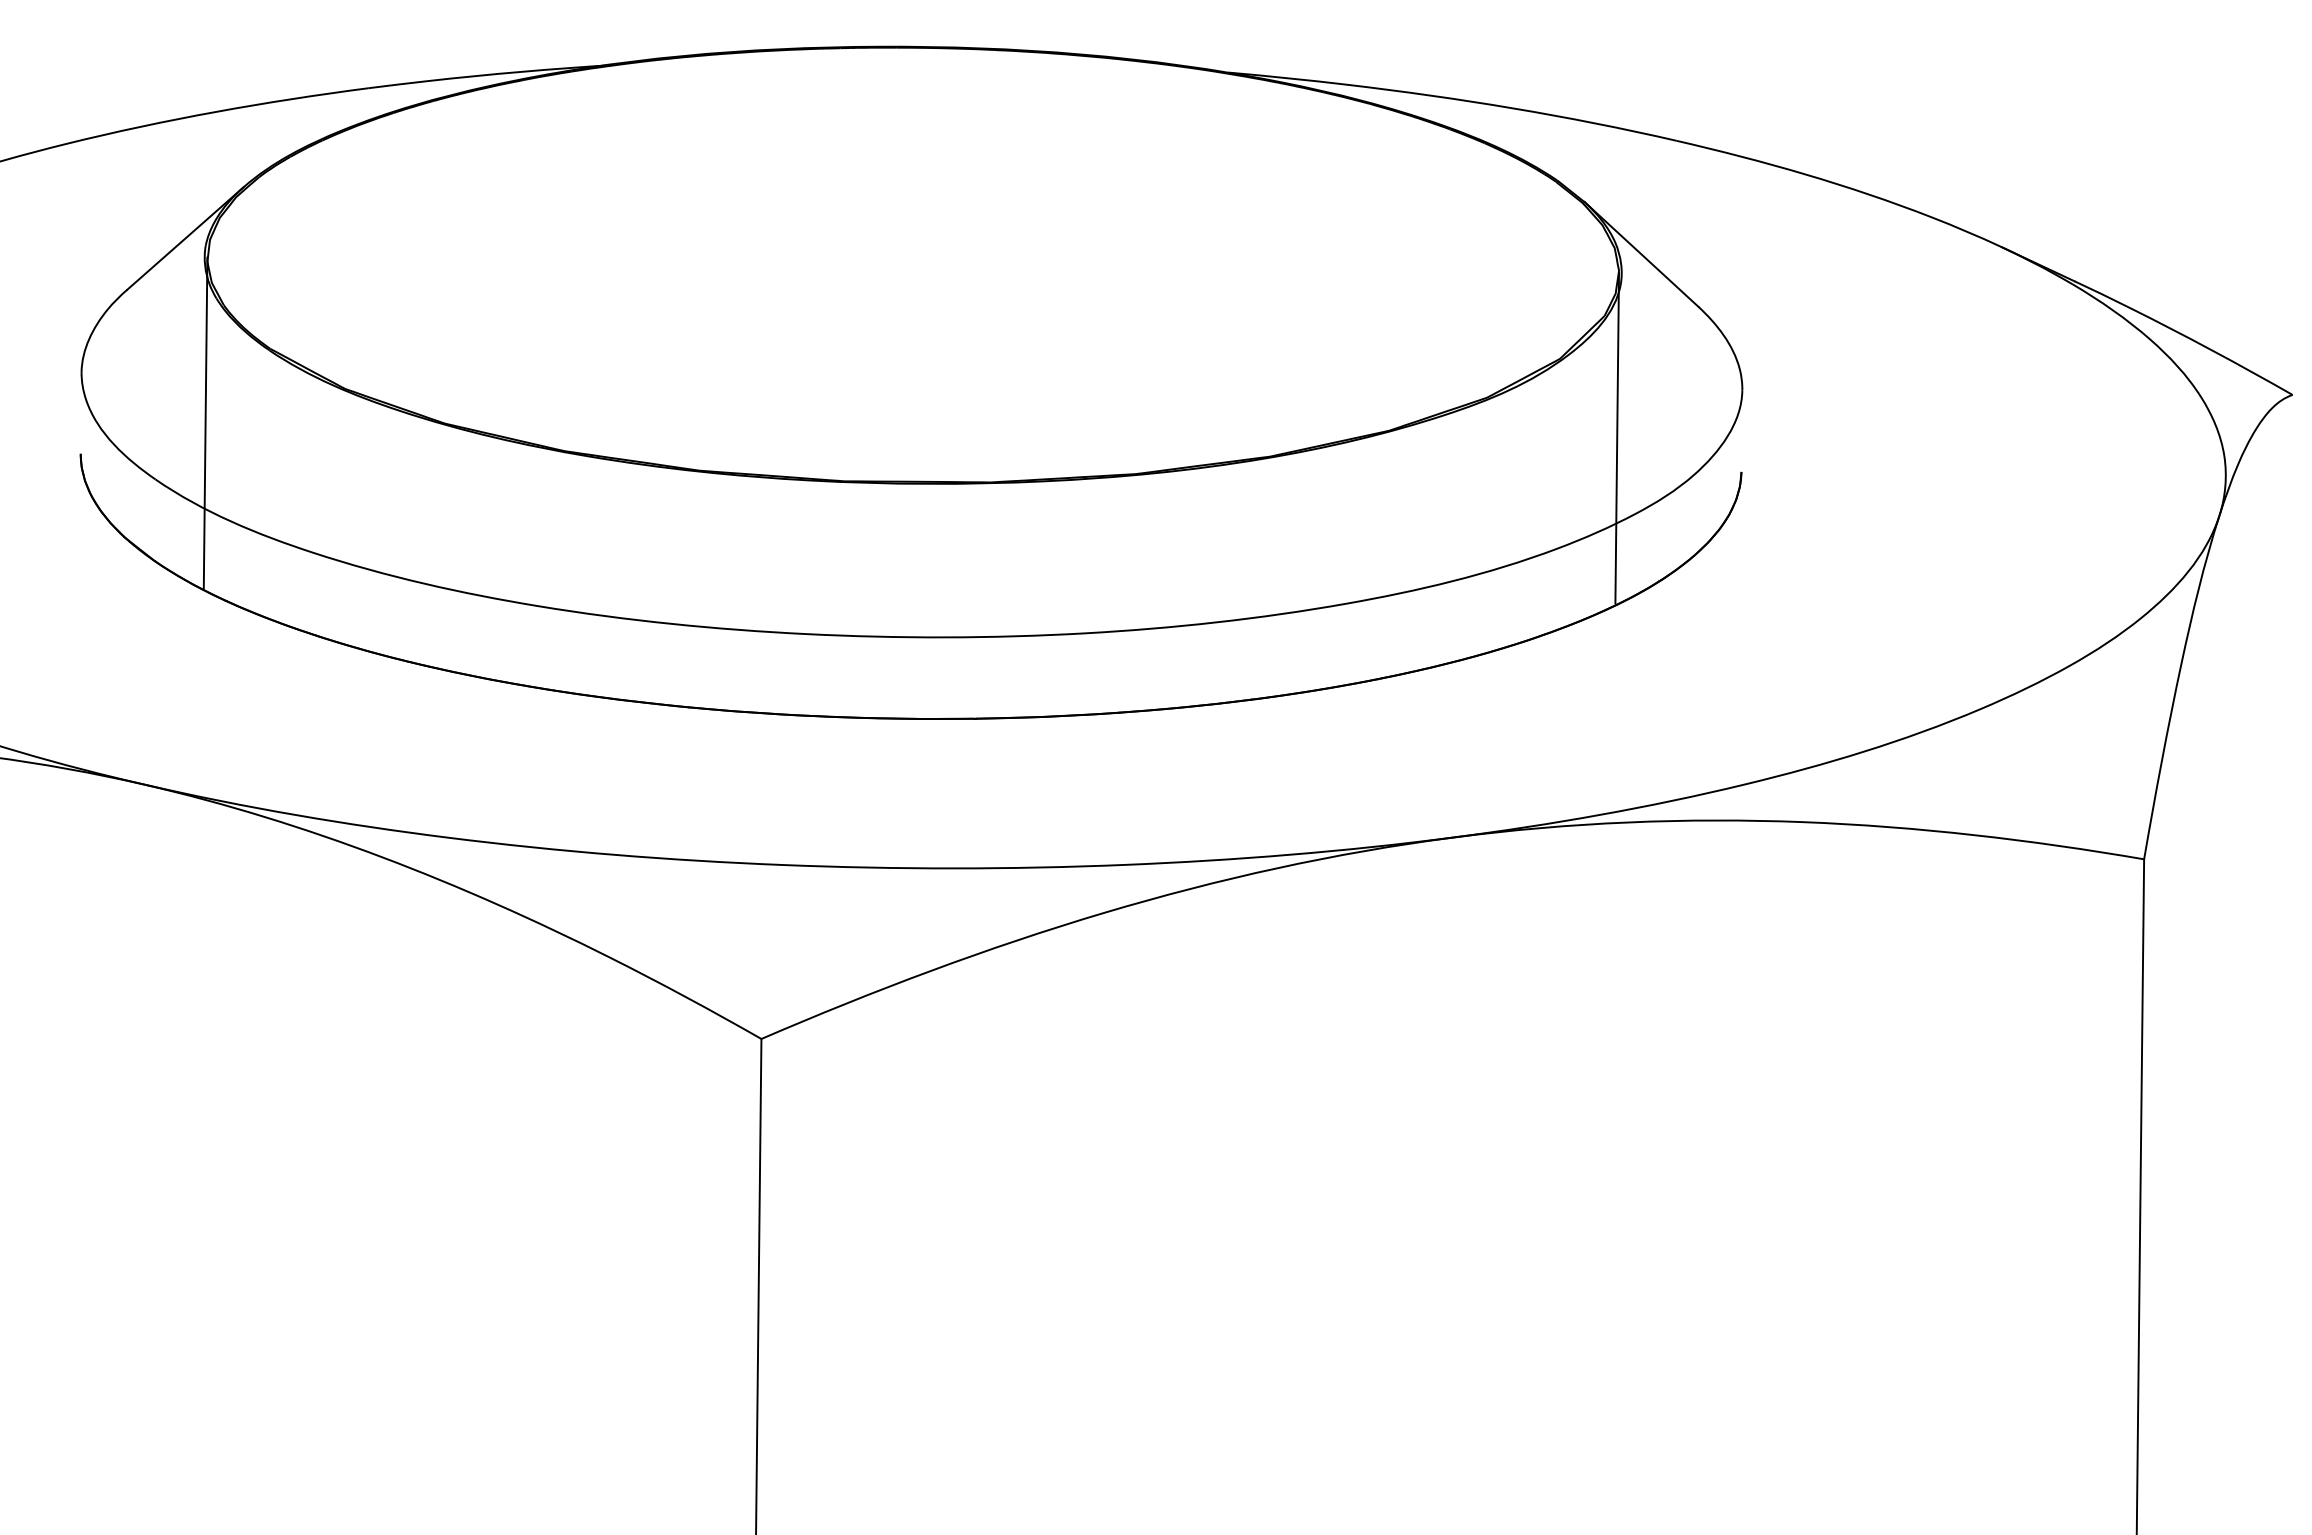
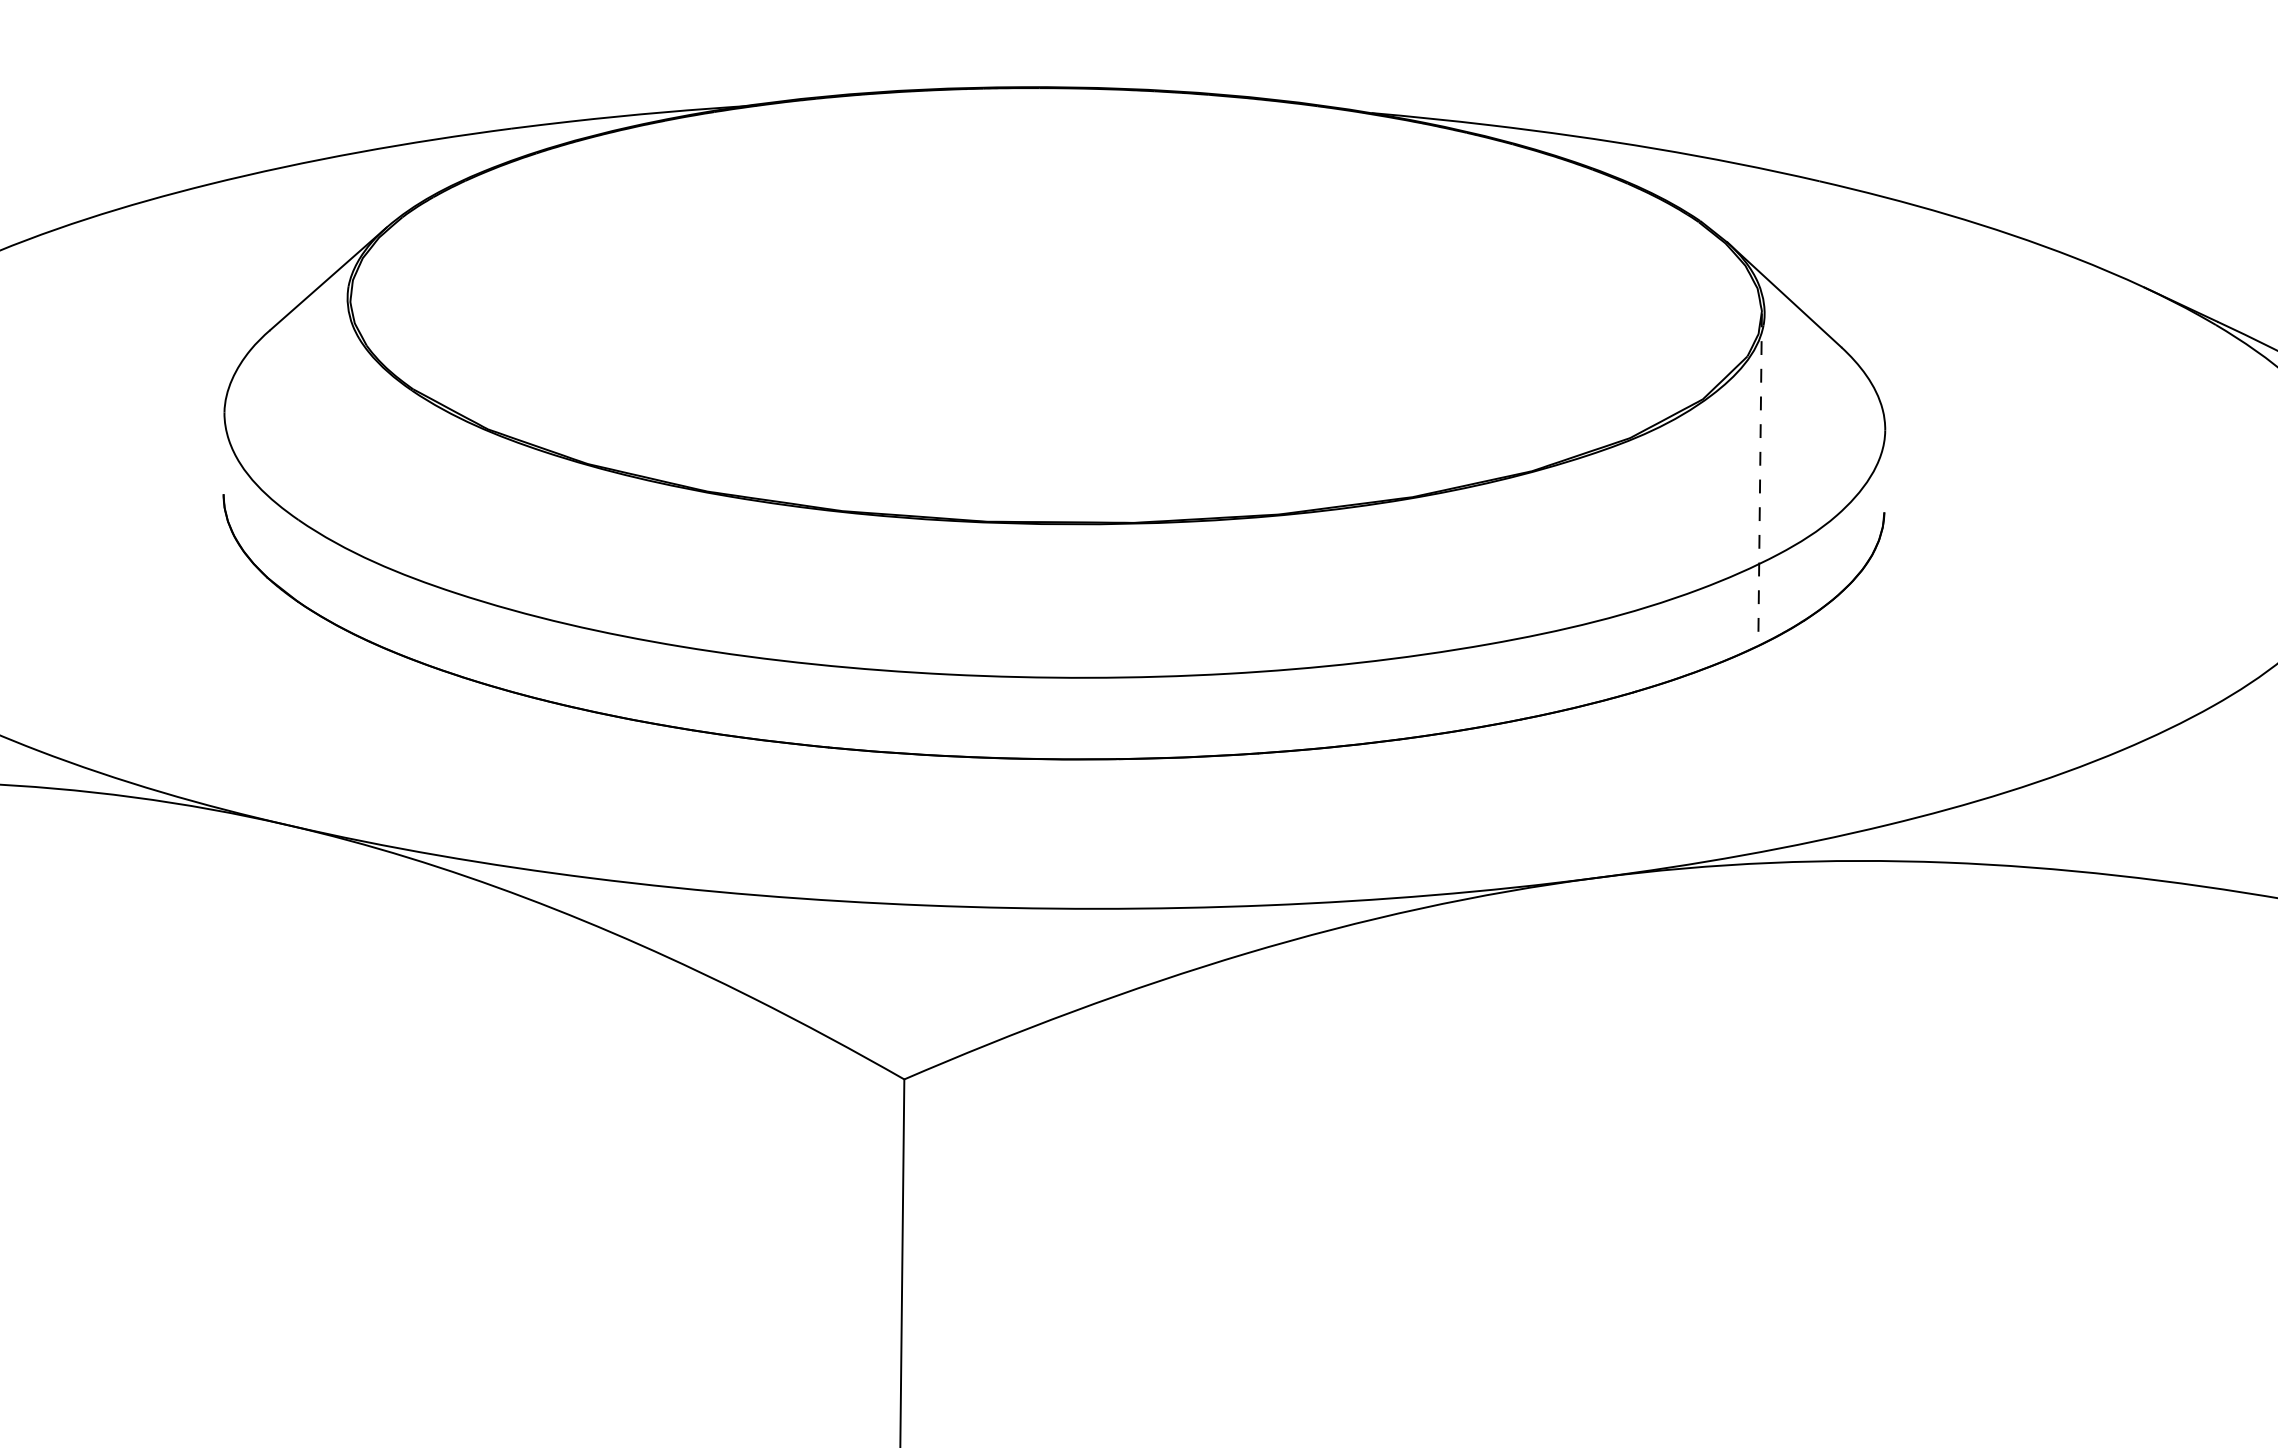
line: (205, 422) -> (348, 462), removed
line: (1617, 438) -> (1760, 478), solid -> dashed

